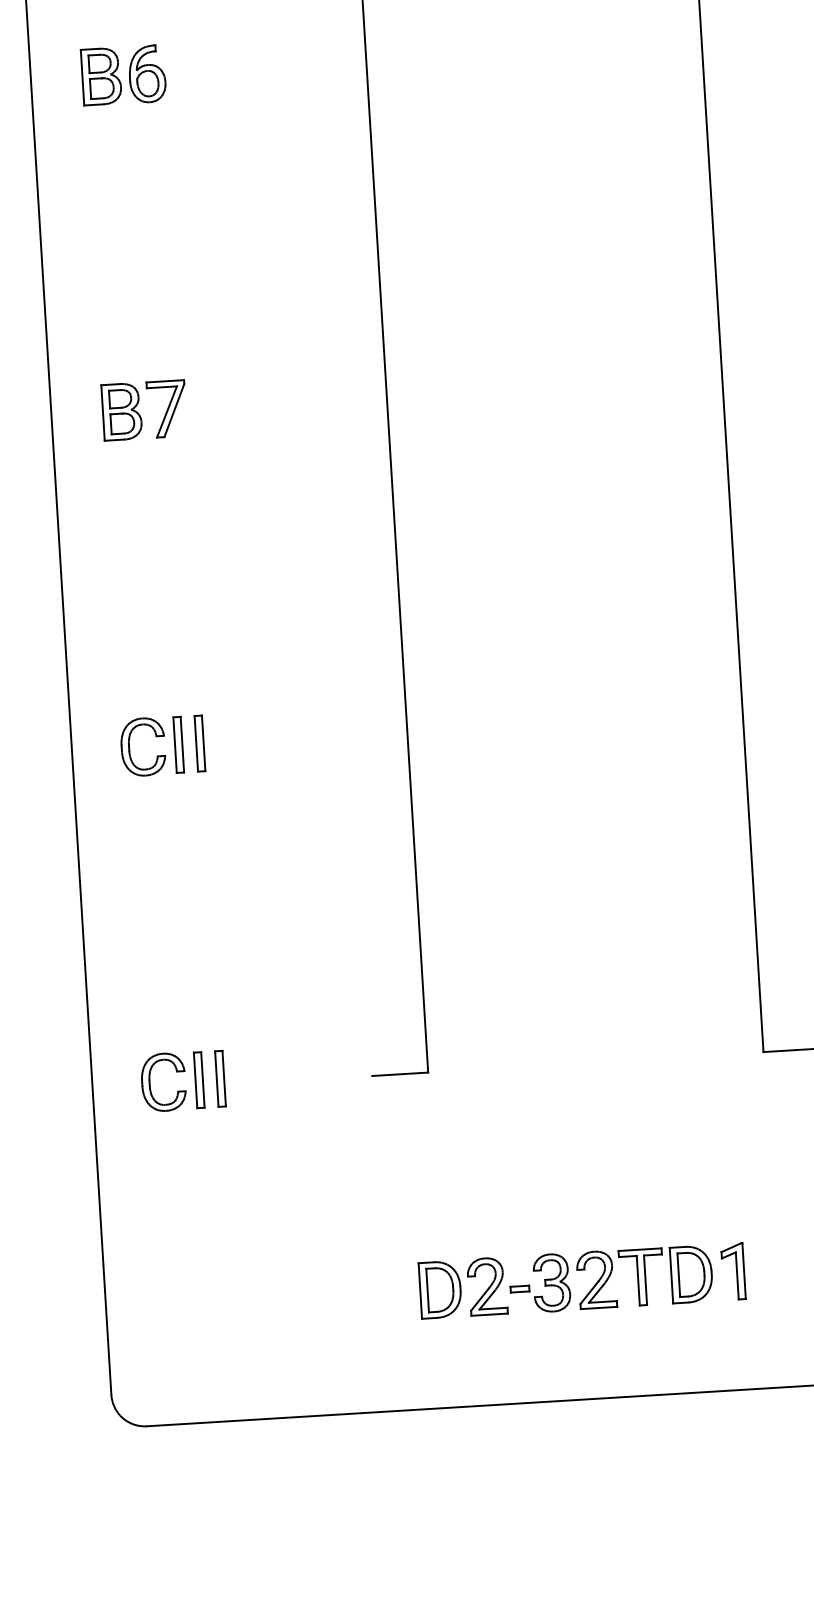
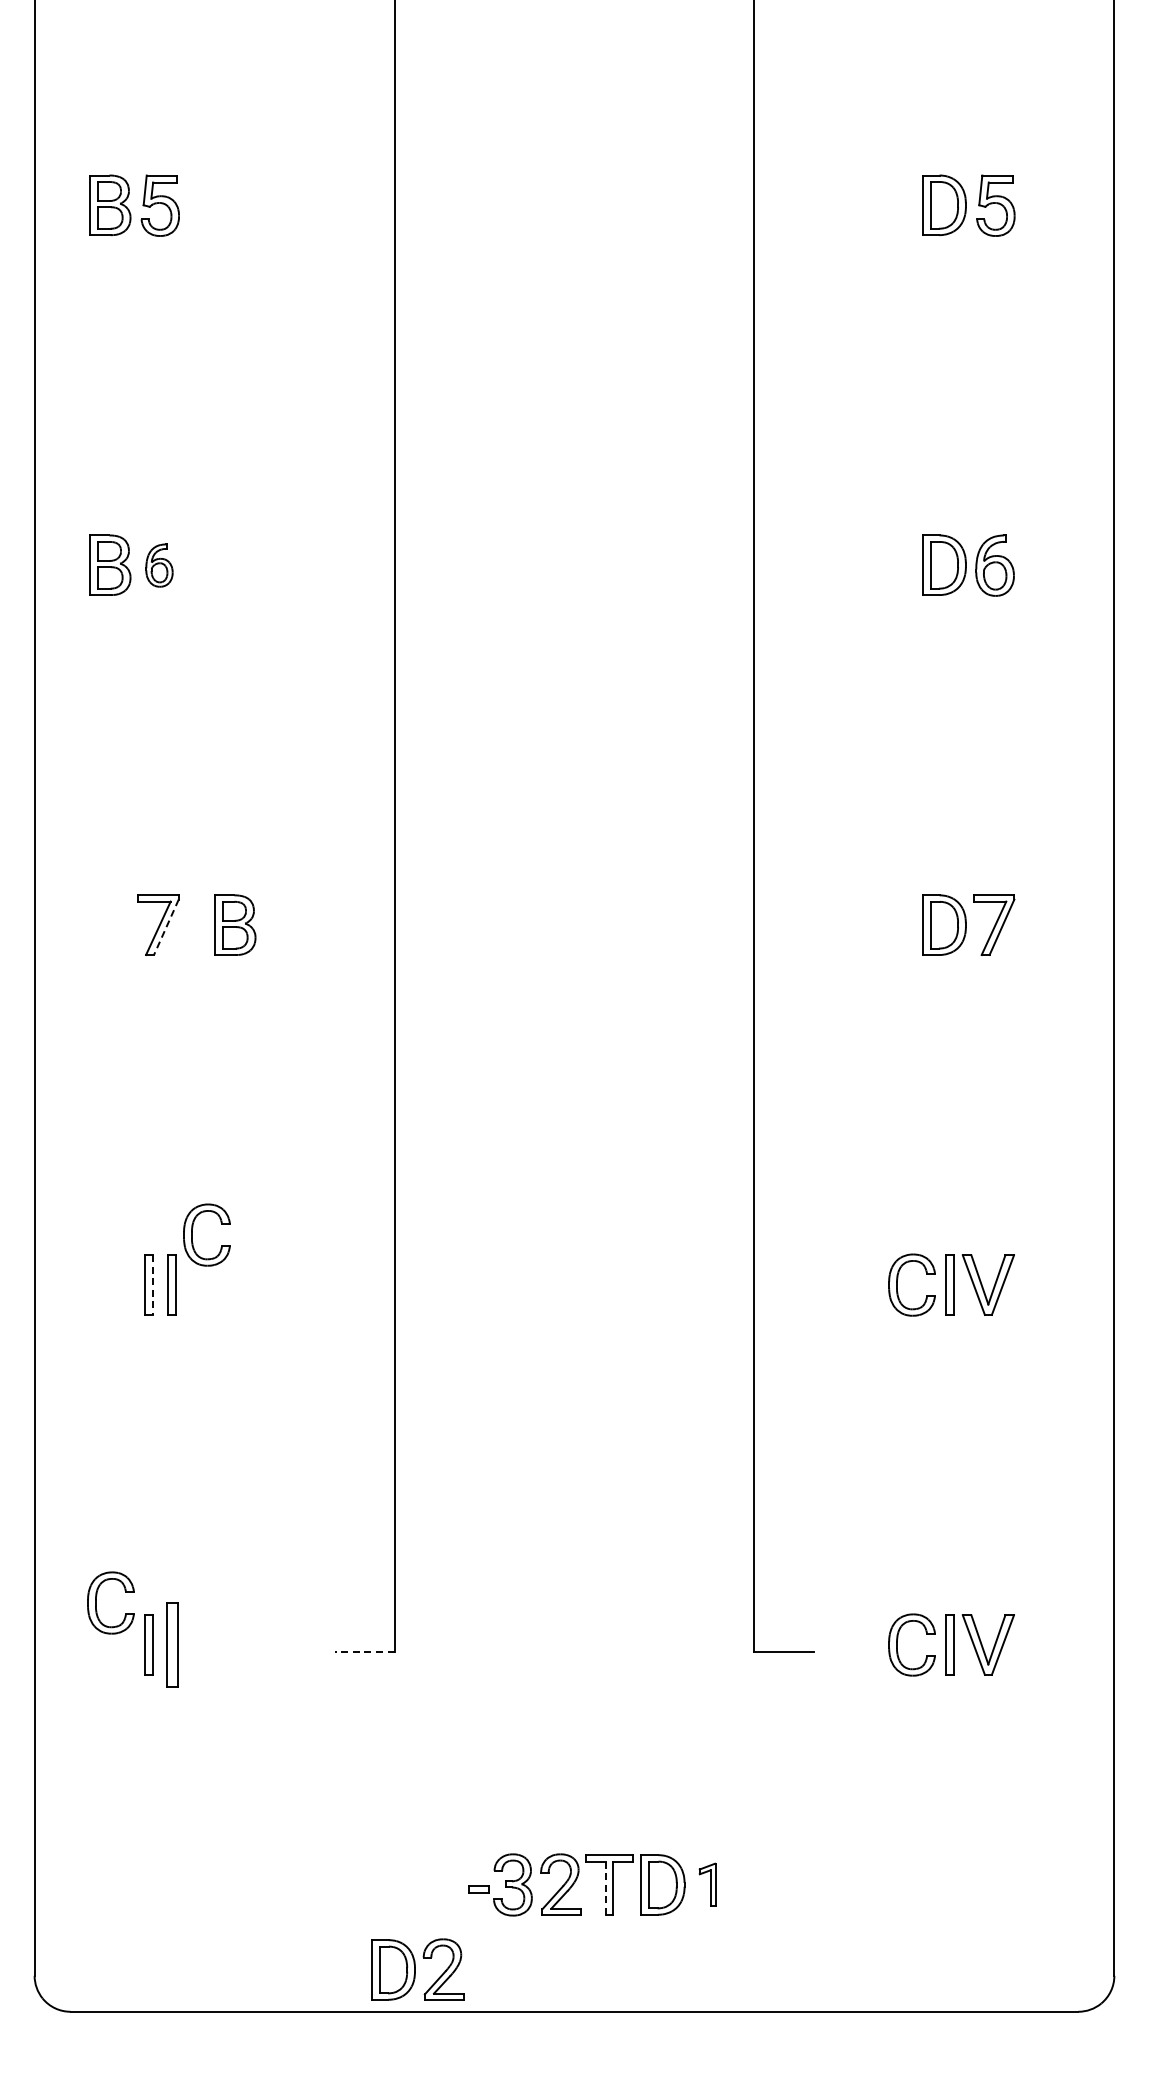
part: (147, 73) -> (159, 565), size x0.7
line: (174, 410) -> (166, 927), solid -> dashed
part: (122, 411) -> (235, 924), moved
line: (182, 745) -> (153, 1285), solid -> dashed
part: (129, 747) -> (192, 1234), moved
line: (400, 1073) -> (364, 1651), solid -> dashed
part: (219, 1078) -> (171, 1644), size x1.4
part: (150, 1082) -> (96, 1602), moved
part: (732, 1271) -> (707, 1884), size x0.7
line: (638, 1280) -> (605, 1888), solid -> dashed
part: (462, 1287) -> (417, 1969), moved

